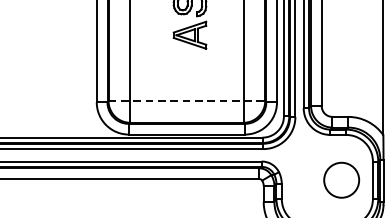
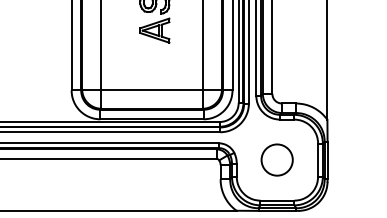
line: (187, 101) -> (152, 89), dashed -> solid
circle: (340, 179) -> (276, 159), moved

